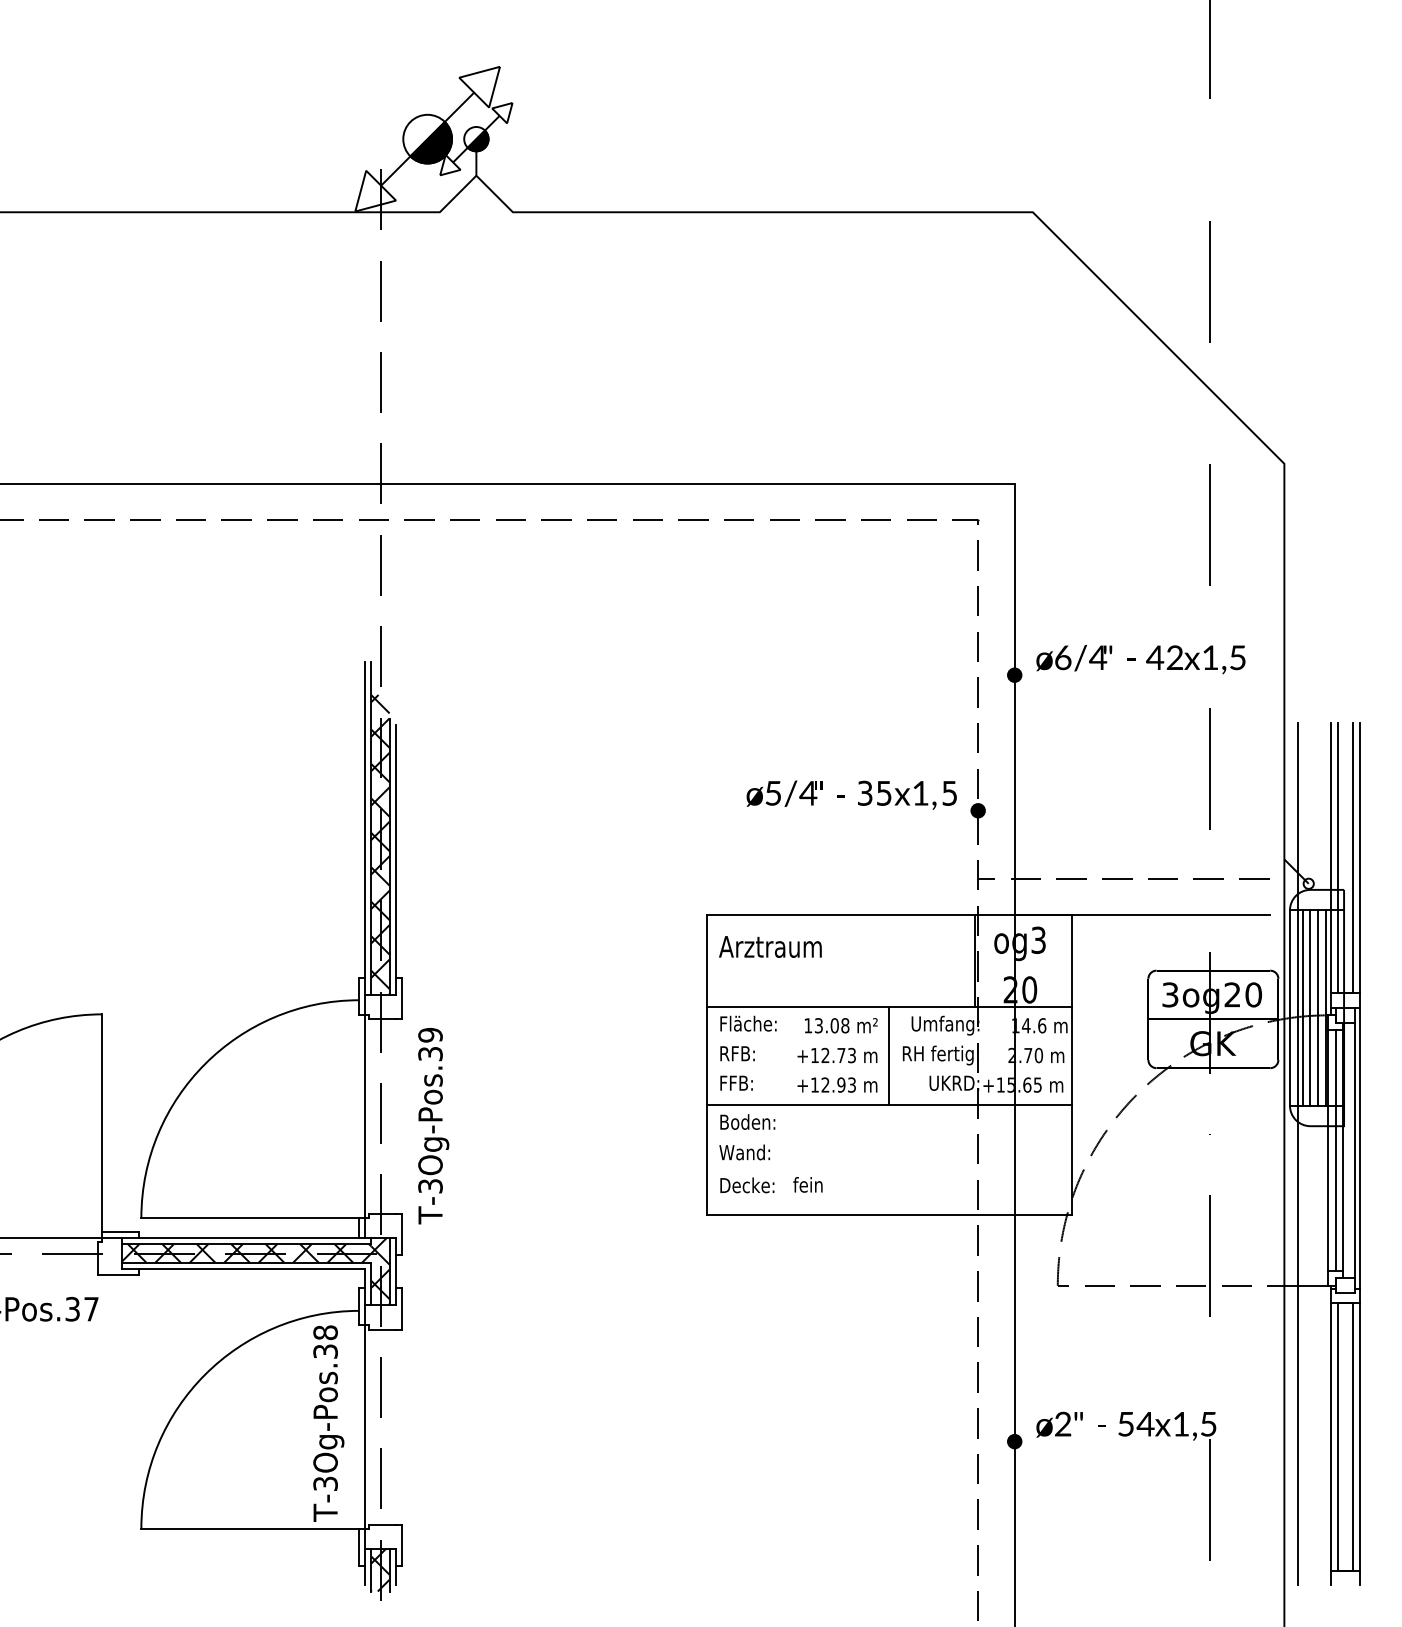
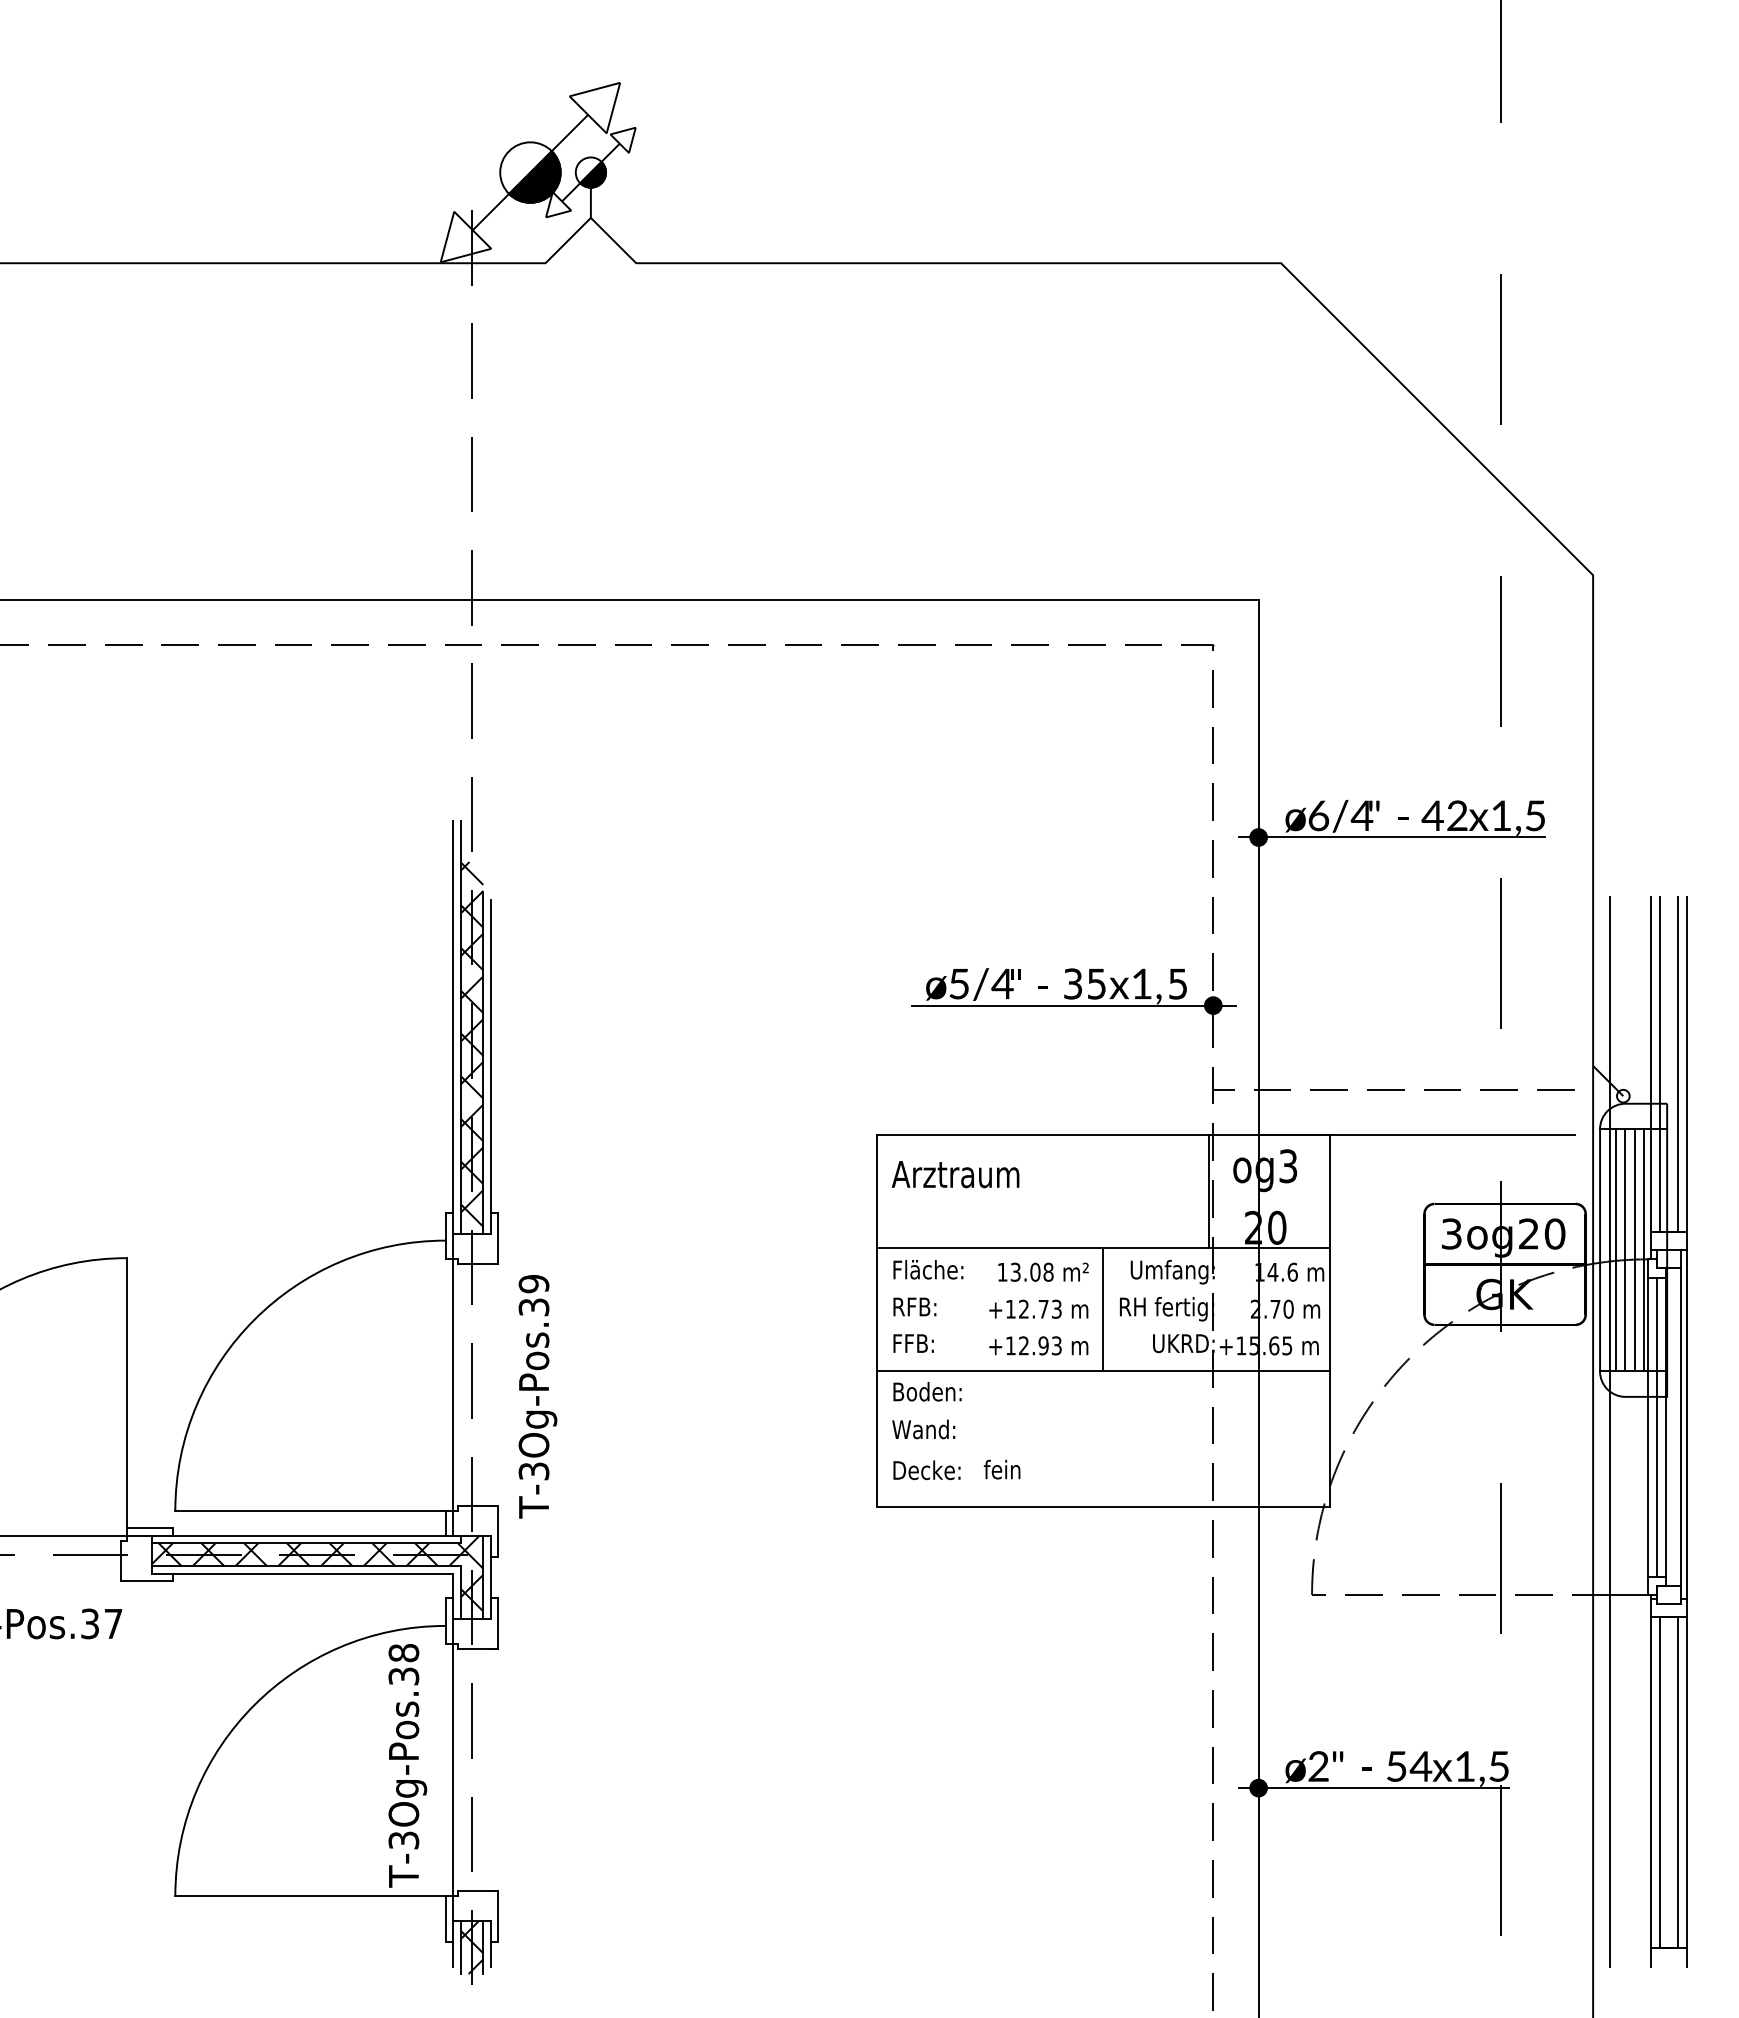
line: (1121, 675) -> (1391, 837), added
line: (865, 810) -> (1073, 1005), added
line: (1107, 1441) -> (1373, 1788), added

